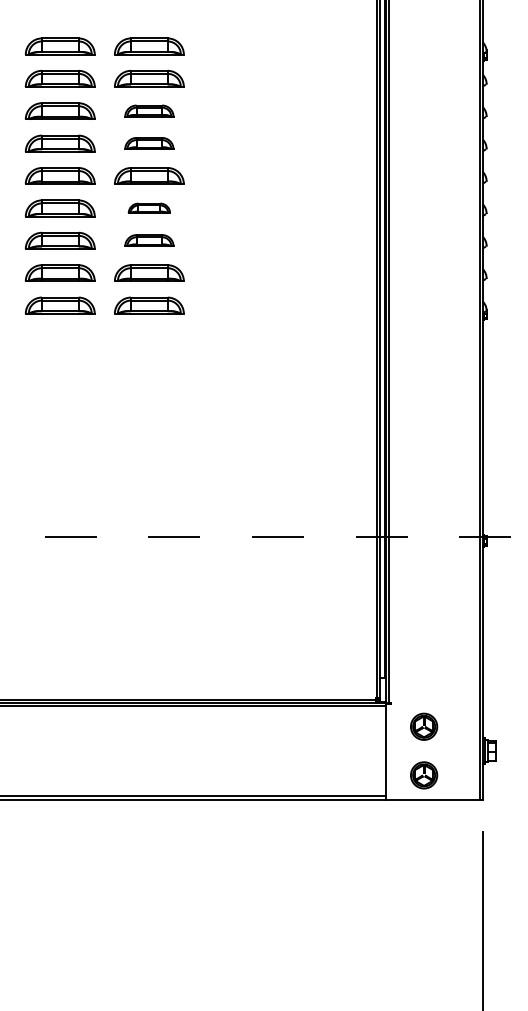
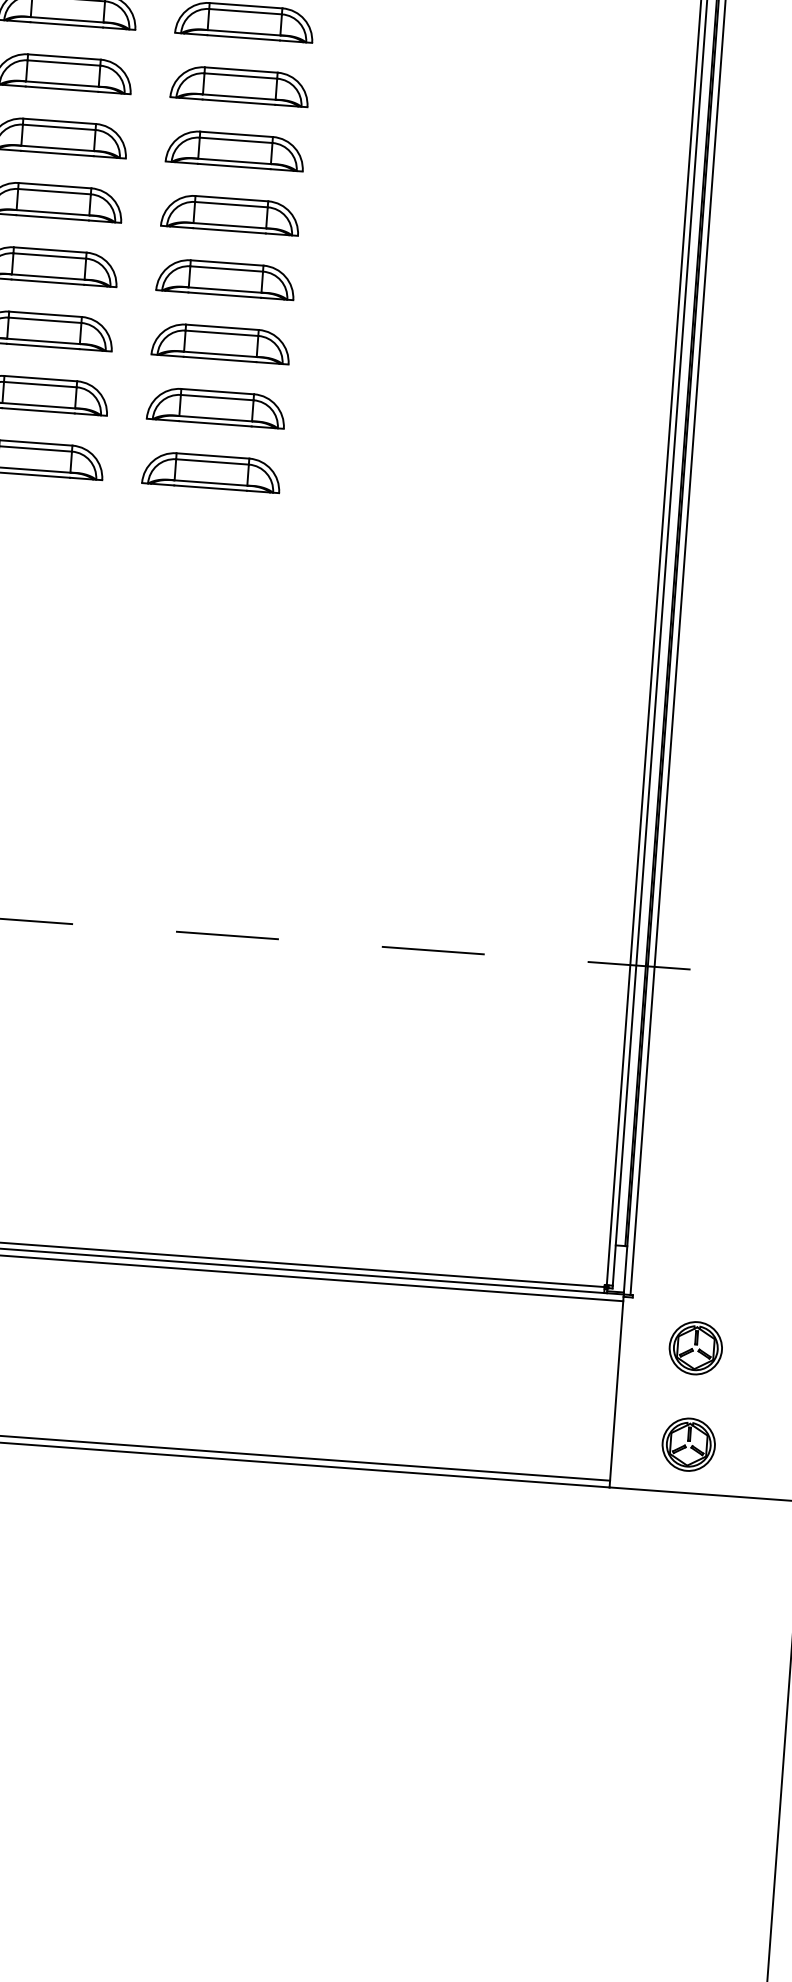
part: (149, 110) -> (240, 84), size x1.43
part: (149, 143) -> (235, 150), size x1.43
part: (149, 208) -> (226, 279), size x1.67
part: (149, 240) -> (221, 342), size x1.43

